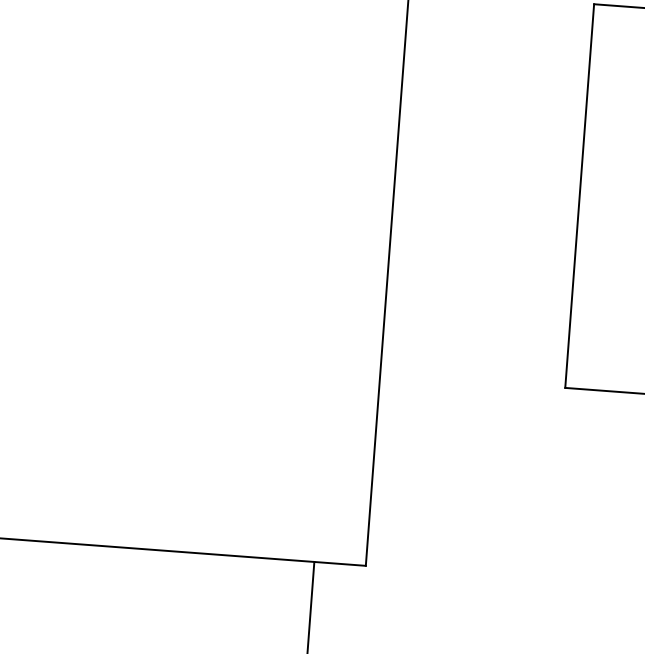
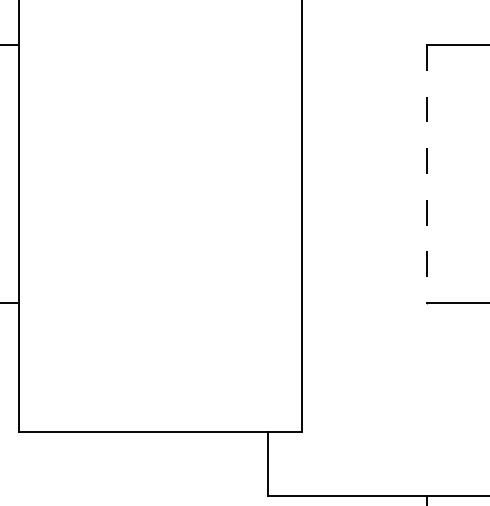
line: (579, 195) -> (426, 173), solid -> dashed

